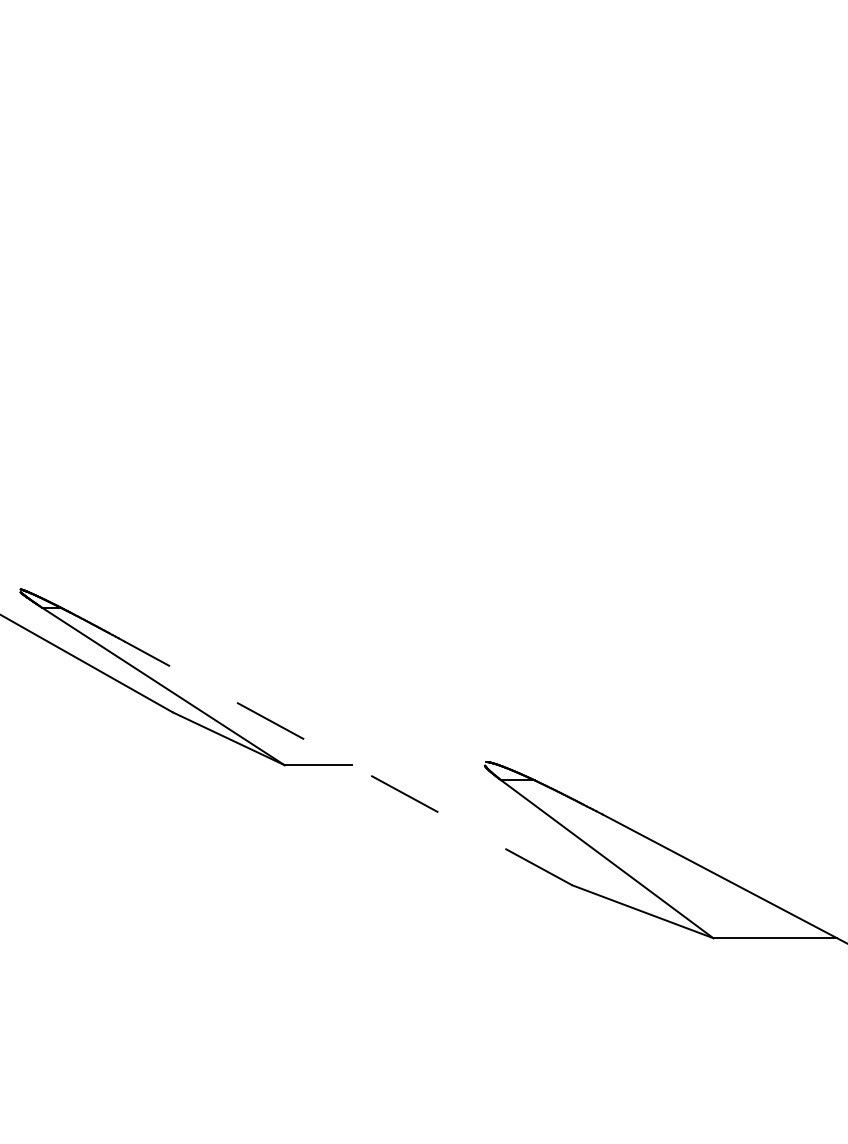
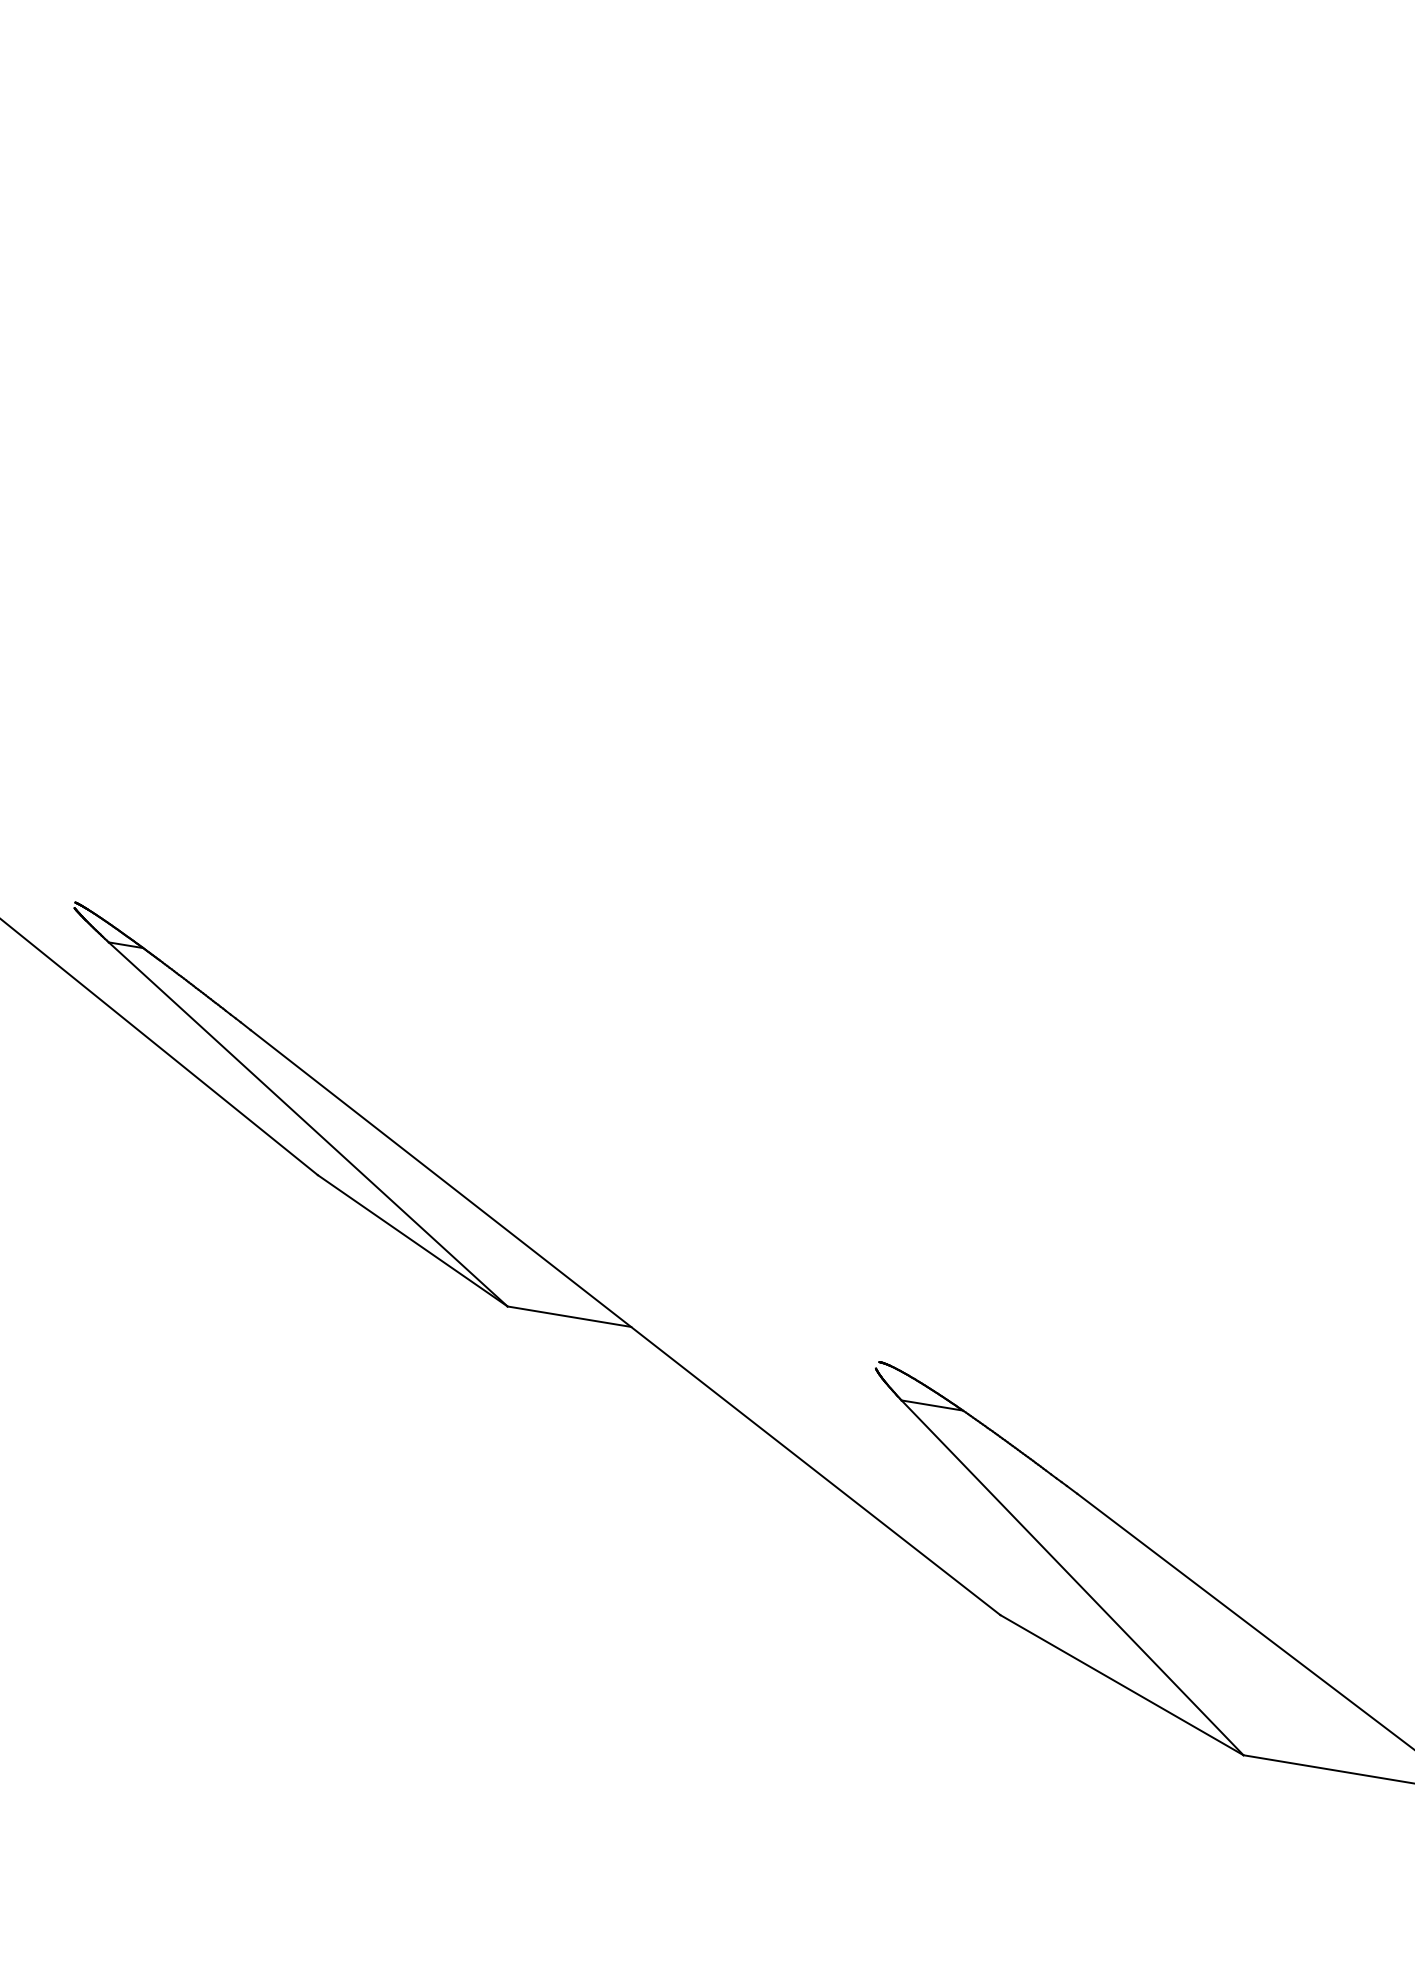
line: (348, 763) -> (625, 1322), dashed -> solid

